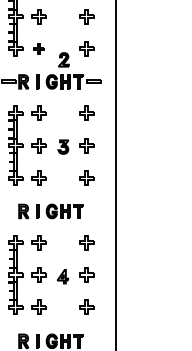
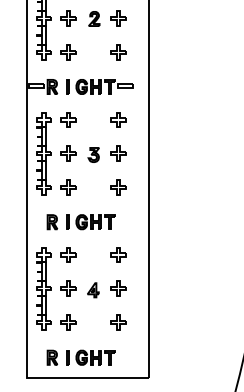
part: (39, 48) -> (68, 52), size x1.43
part: (64, 59) -> (94, 18), moved

